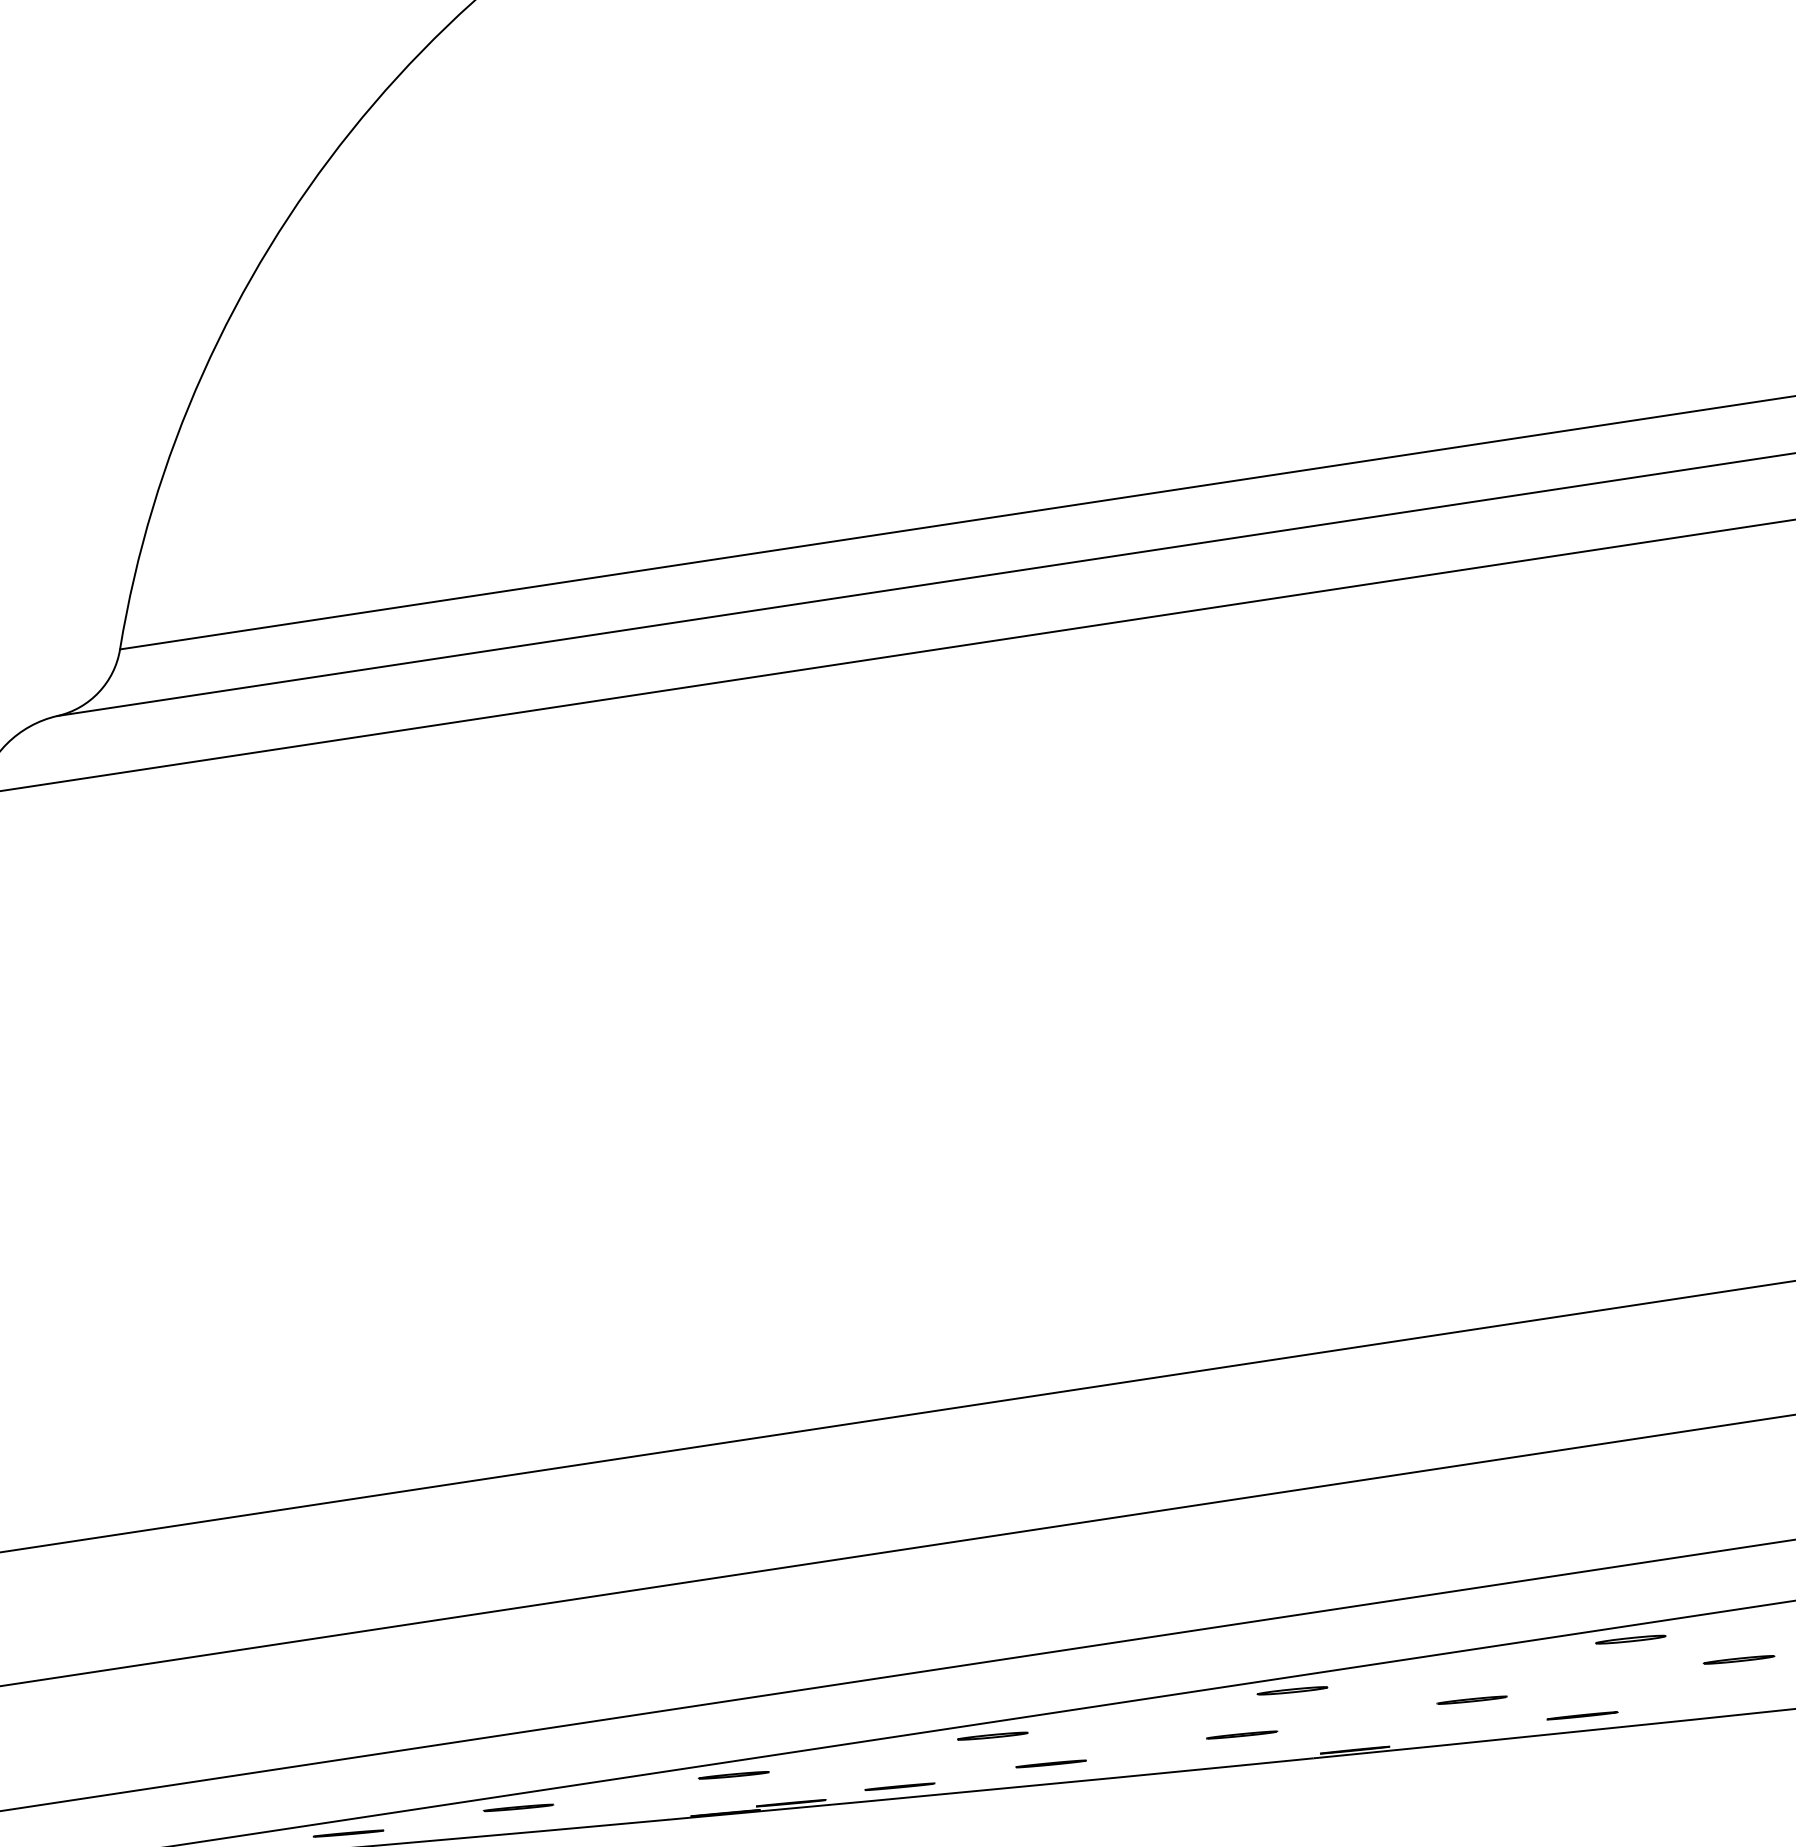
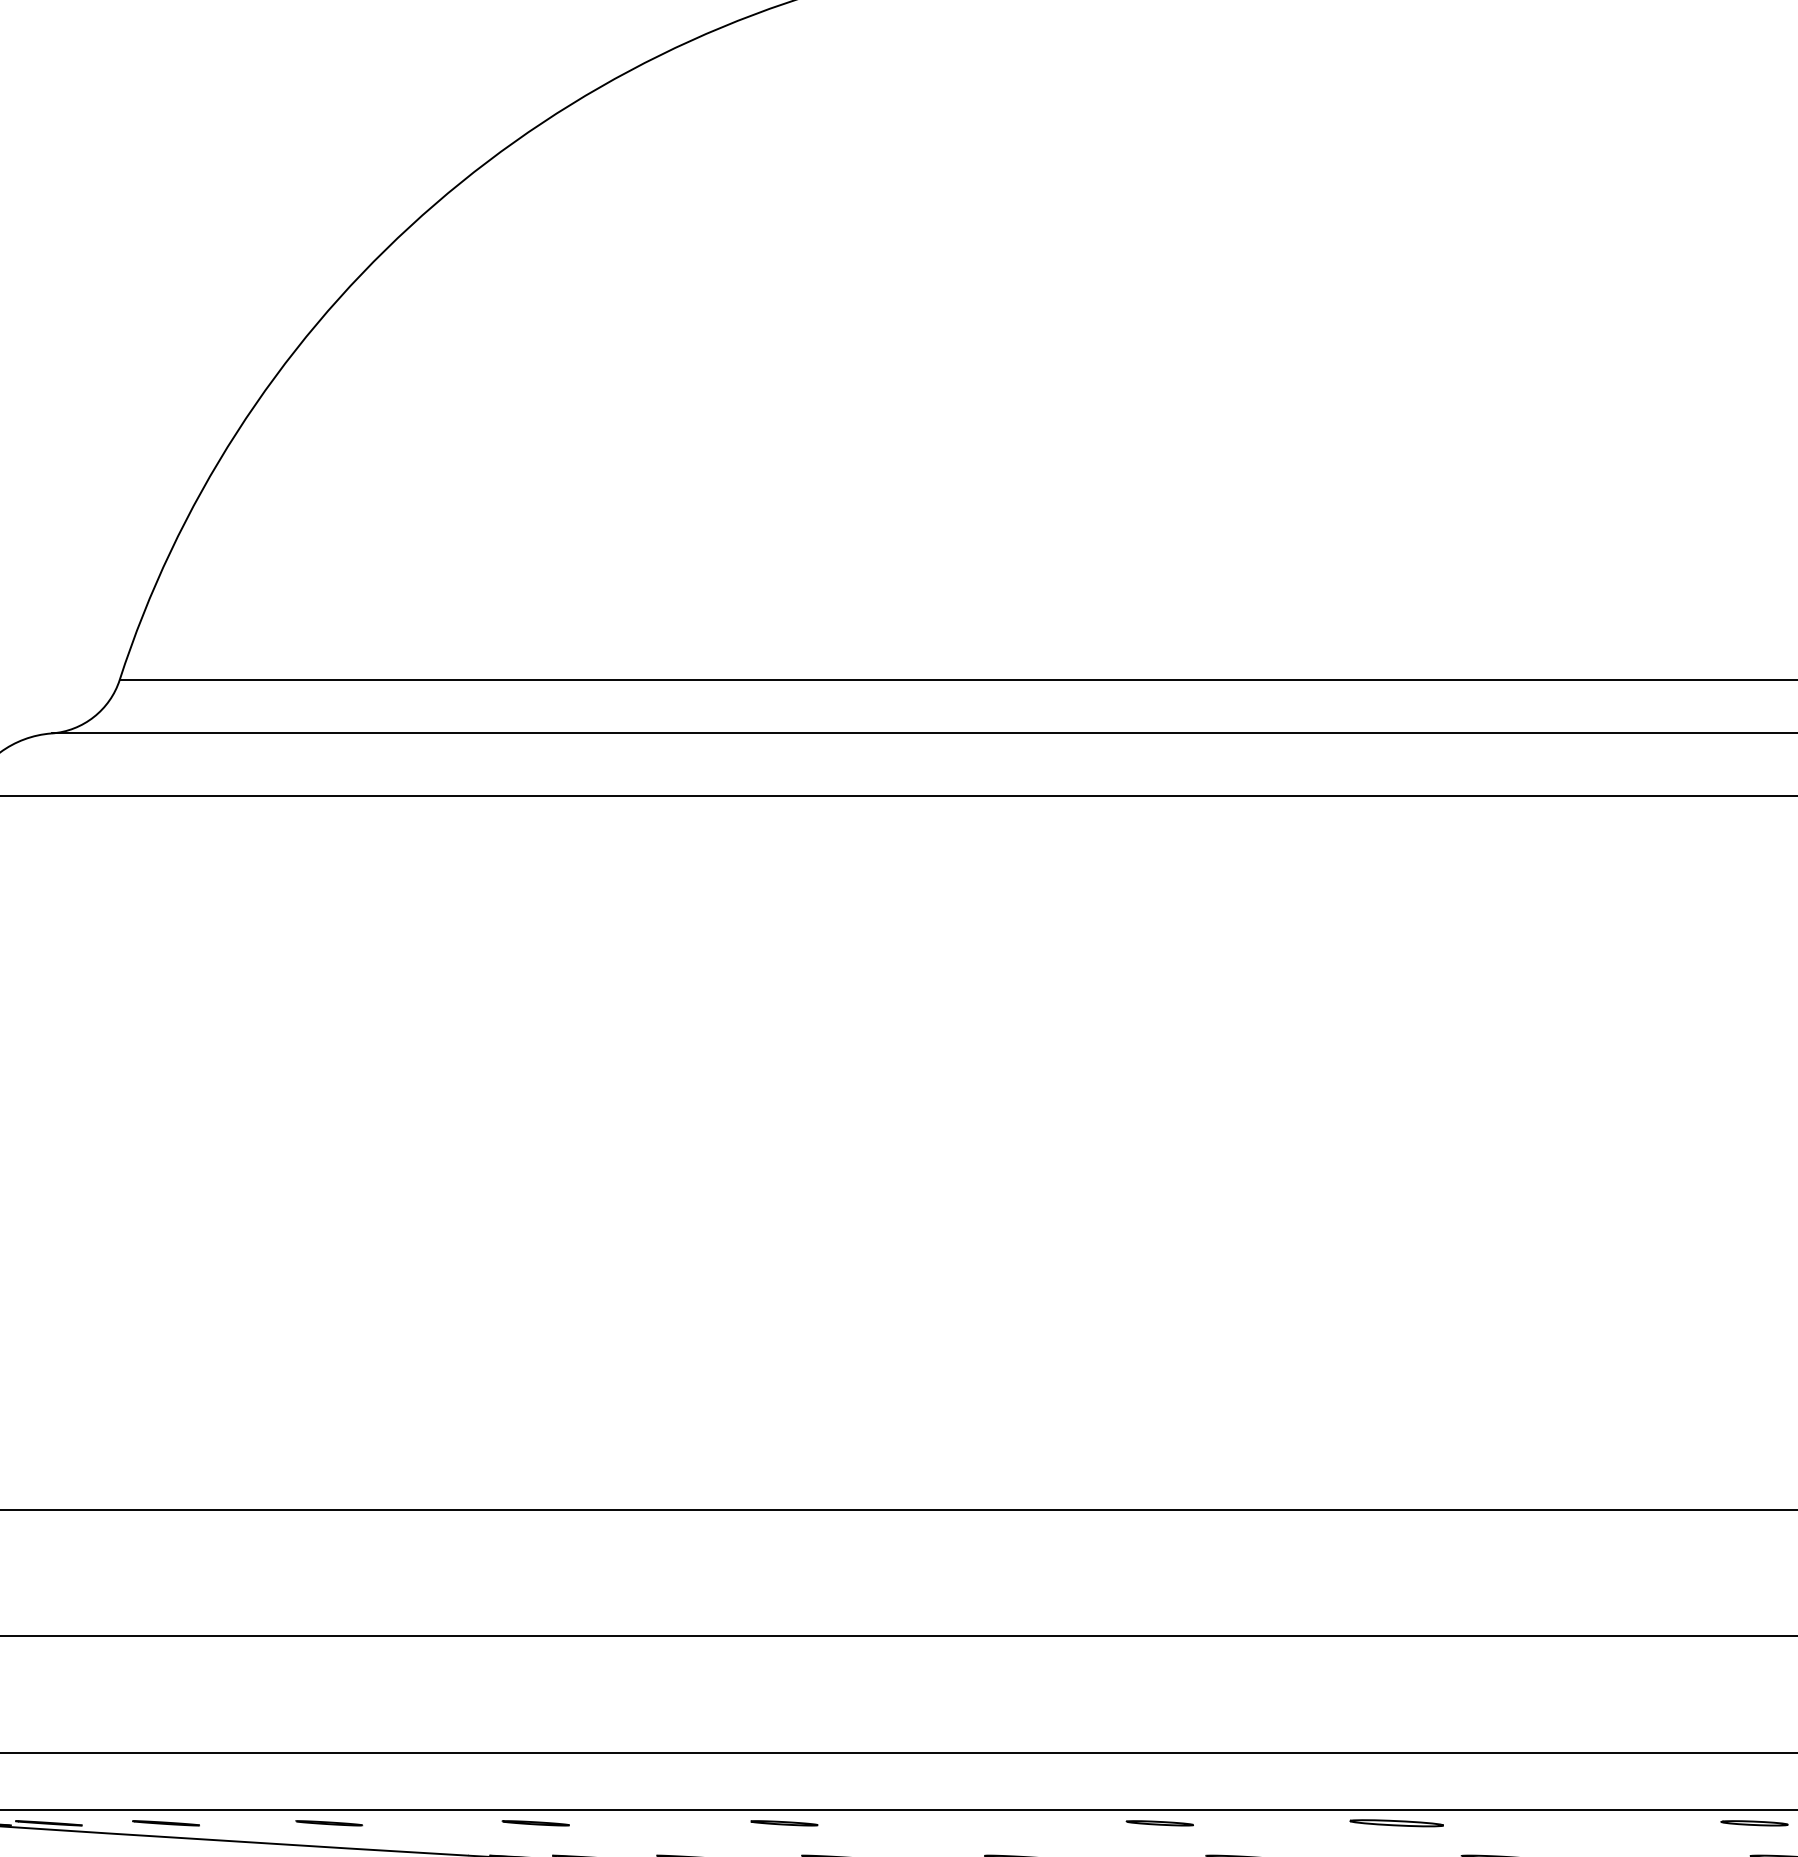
part: (1630, 1639) -> (1396, 1823), size x1.4
part: (1292, 1691) -> (1159, 1823), moved

